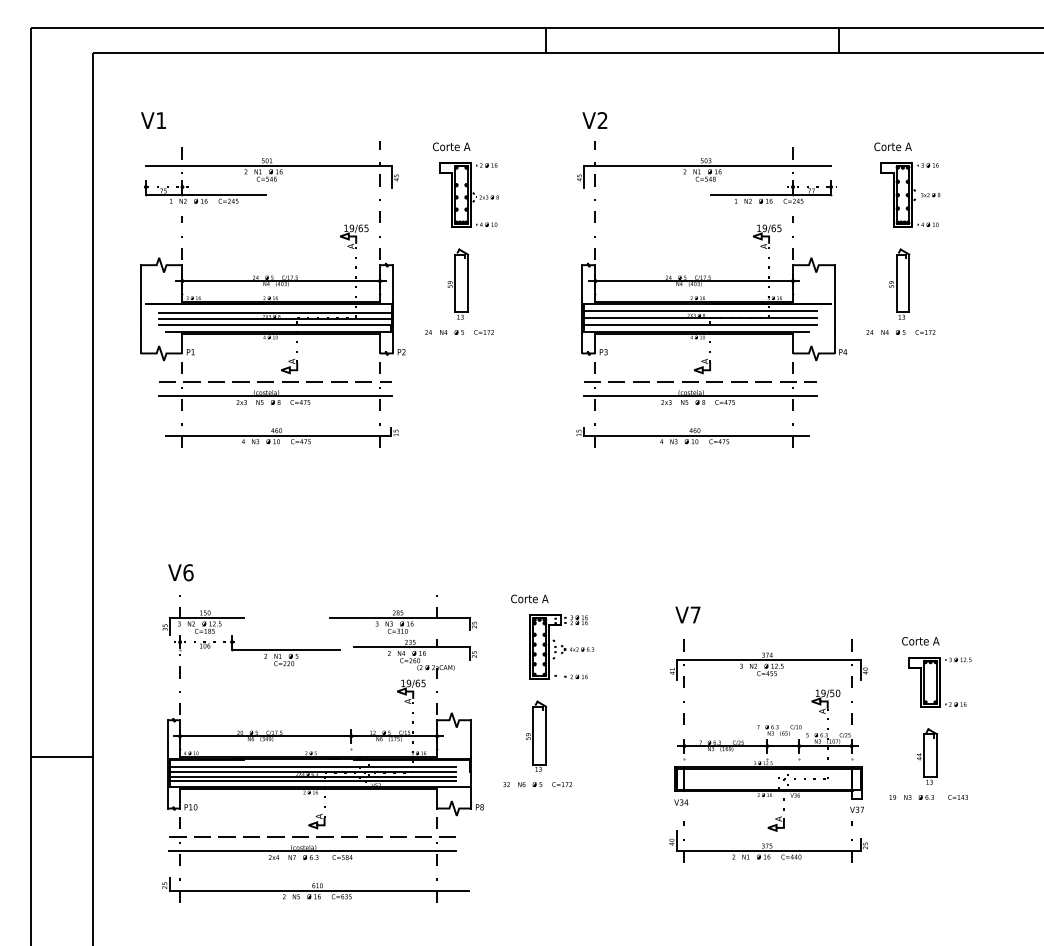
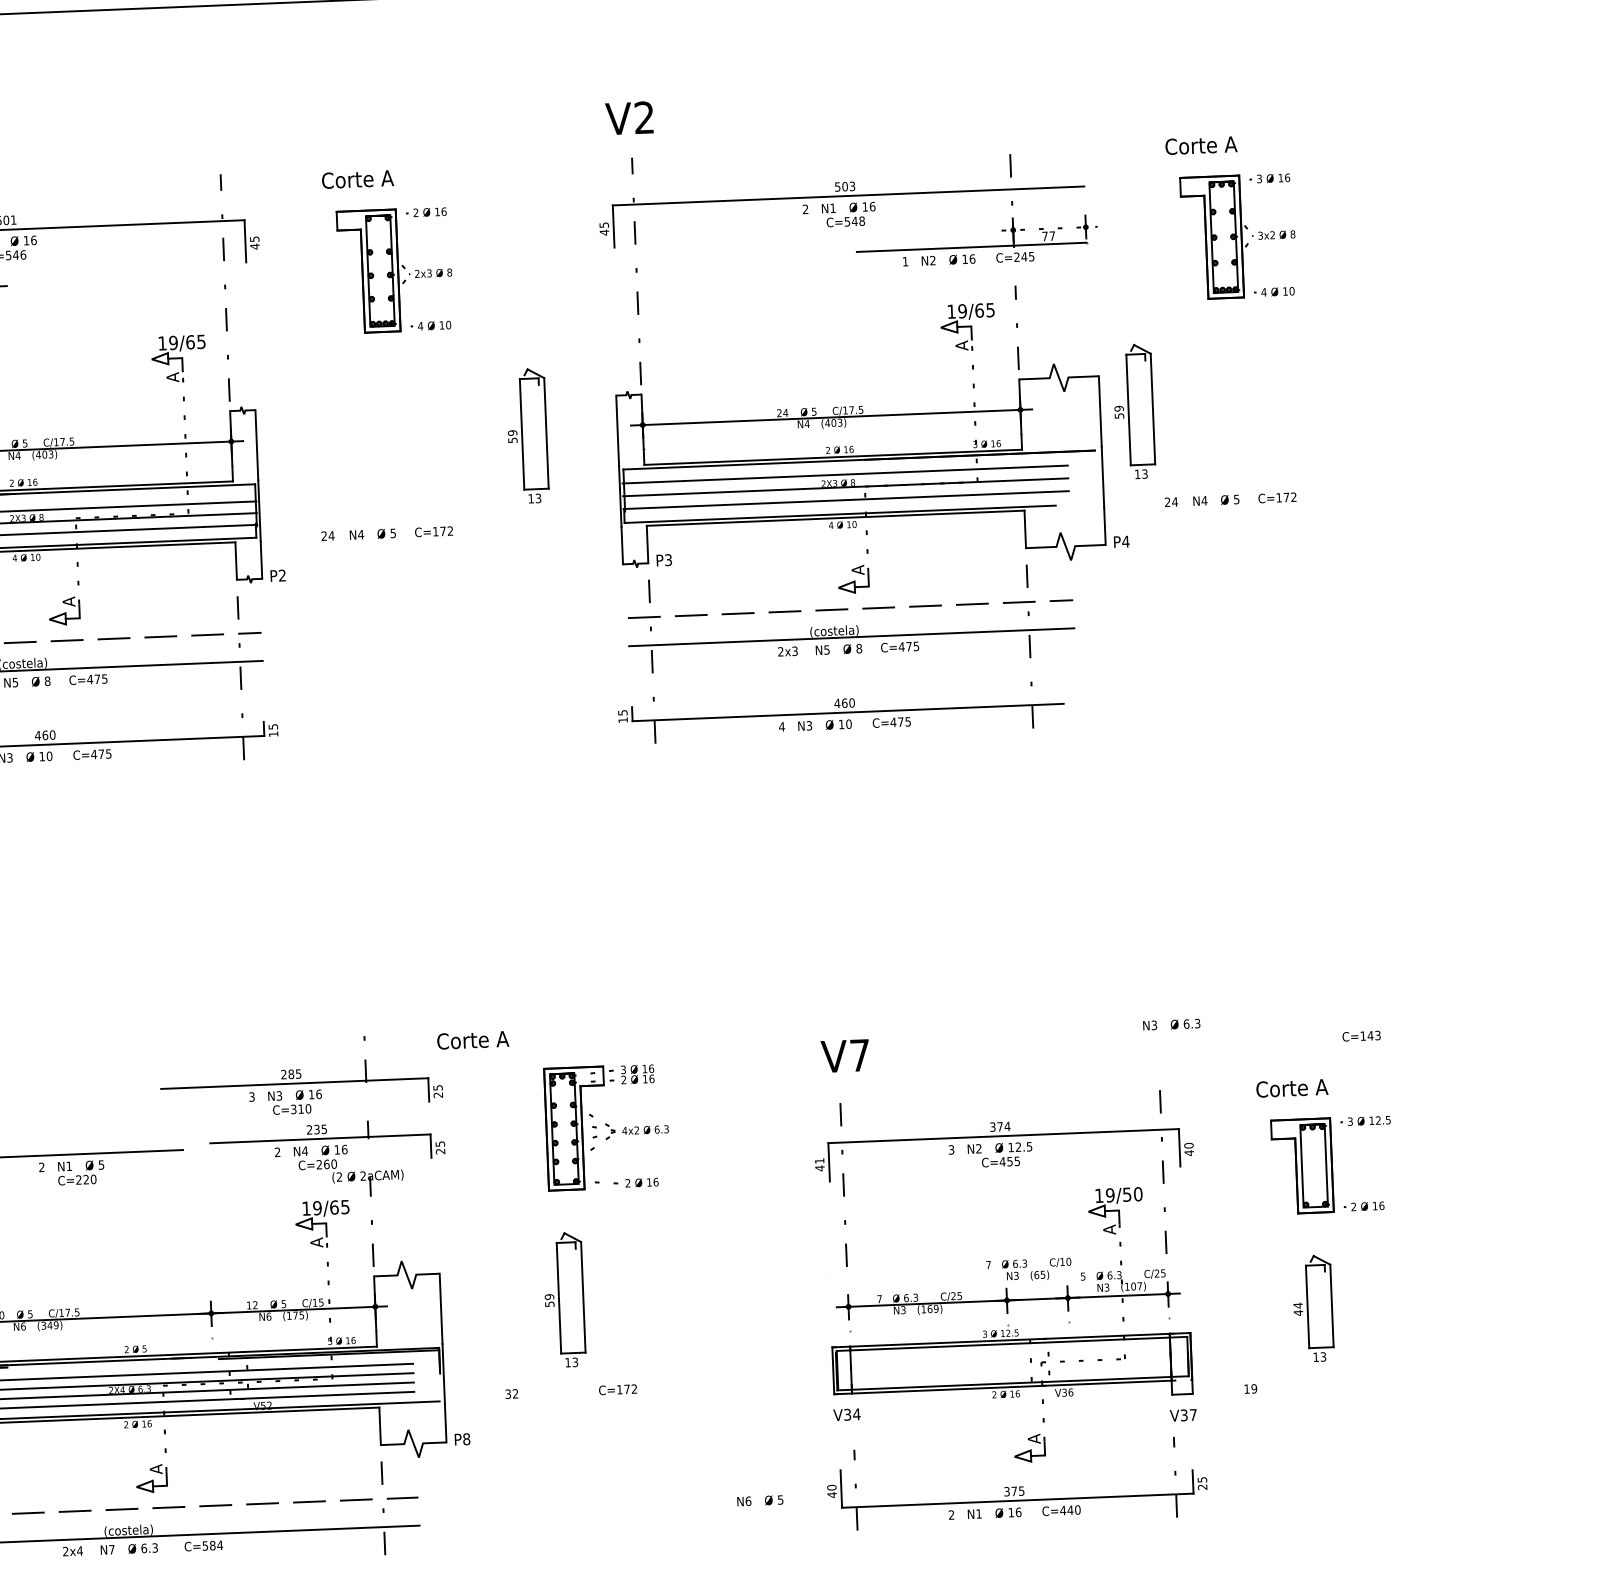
part: (457, 283) -> (526, 434), moved
part: (899, 283) -> (1134, 409), moved
text: (529, 598) -> (472, 1039), moved
text: (530, 784) -> (760, 1500), moved
text: (919, 797) -> (1172, 1024), moved
text: (957, 797) -> (1360, 1036), moved

